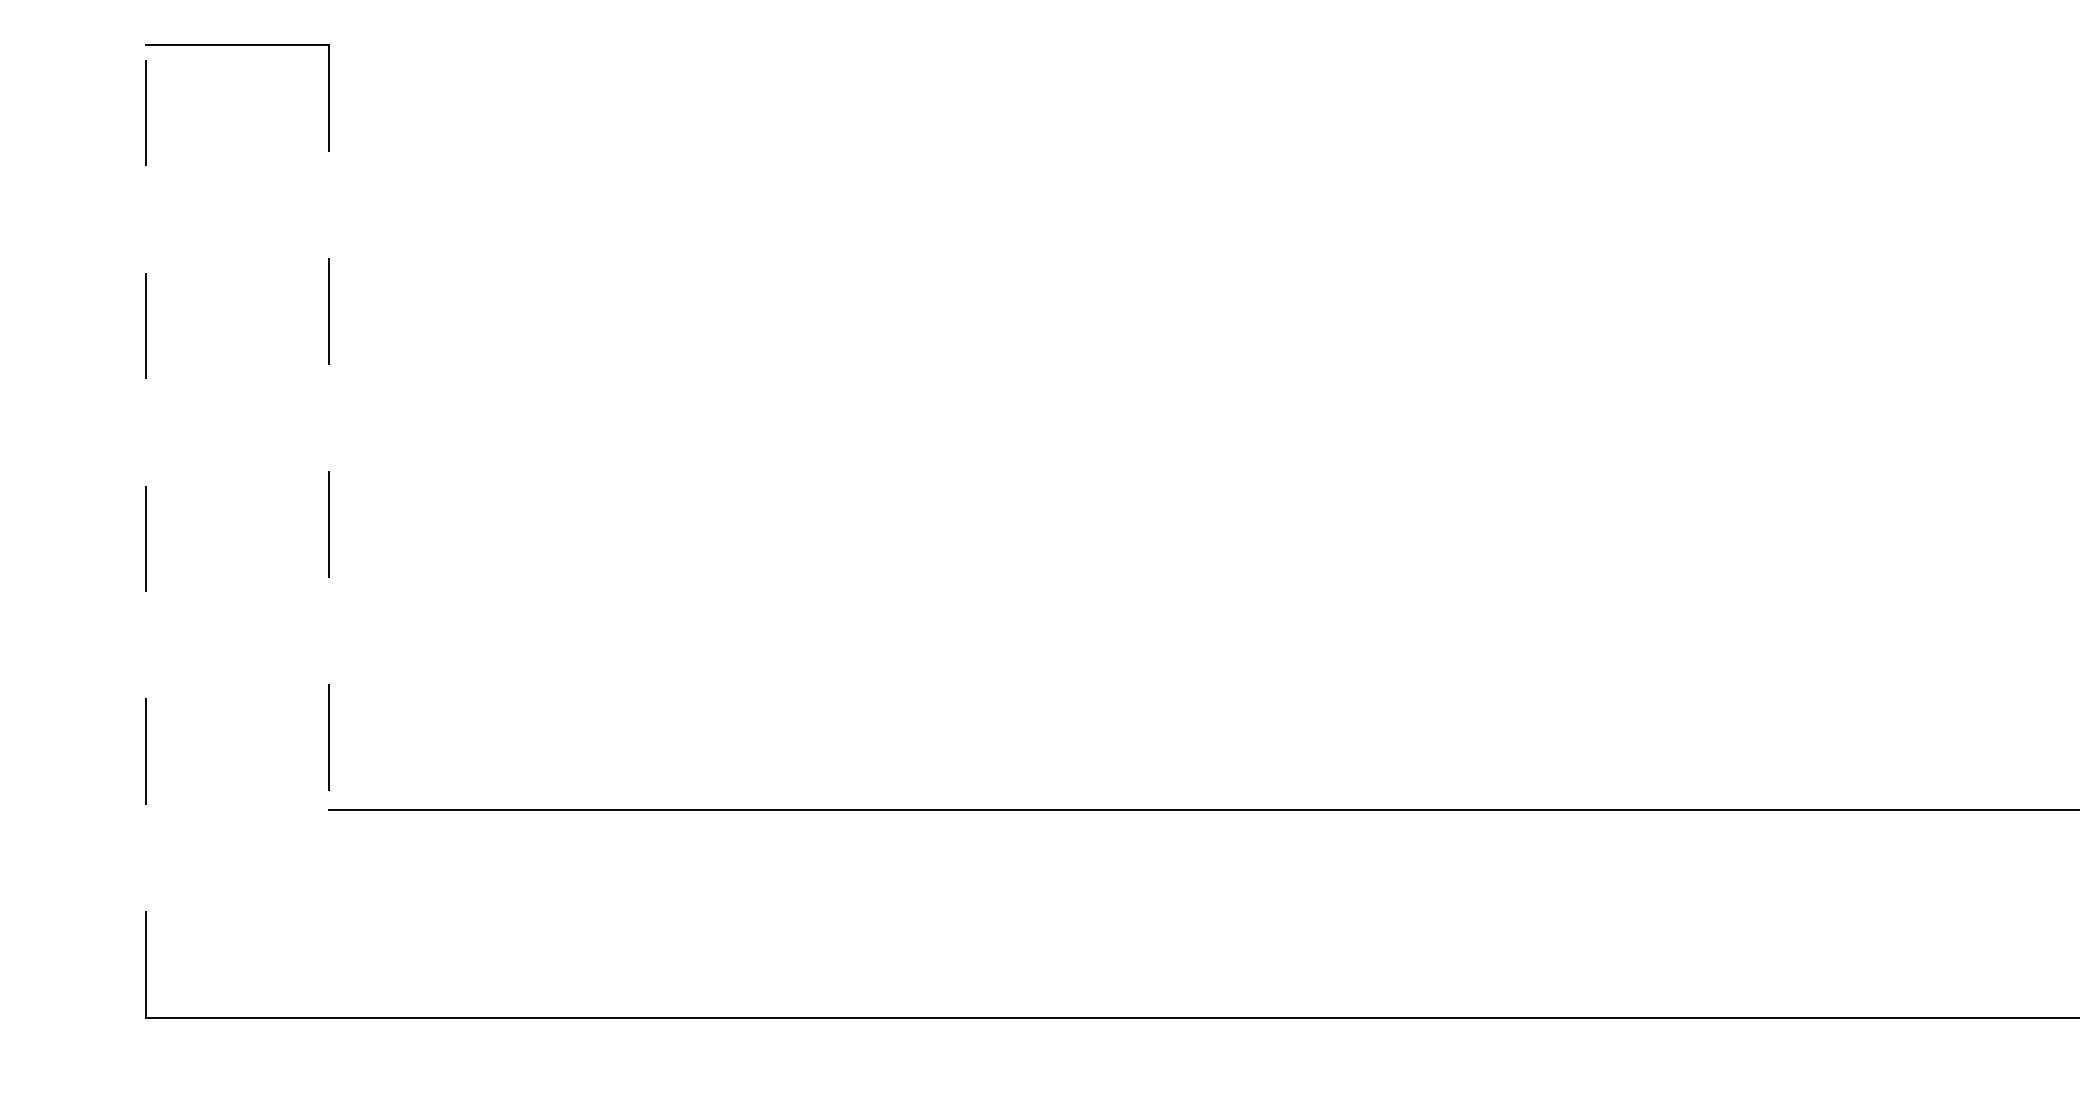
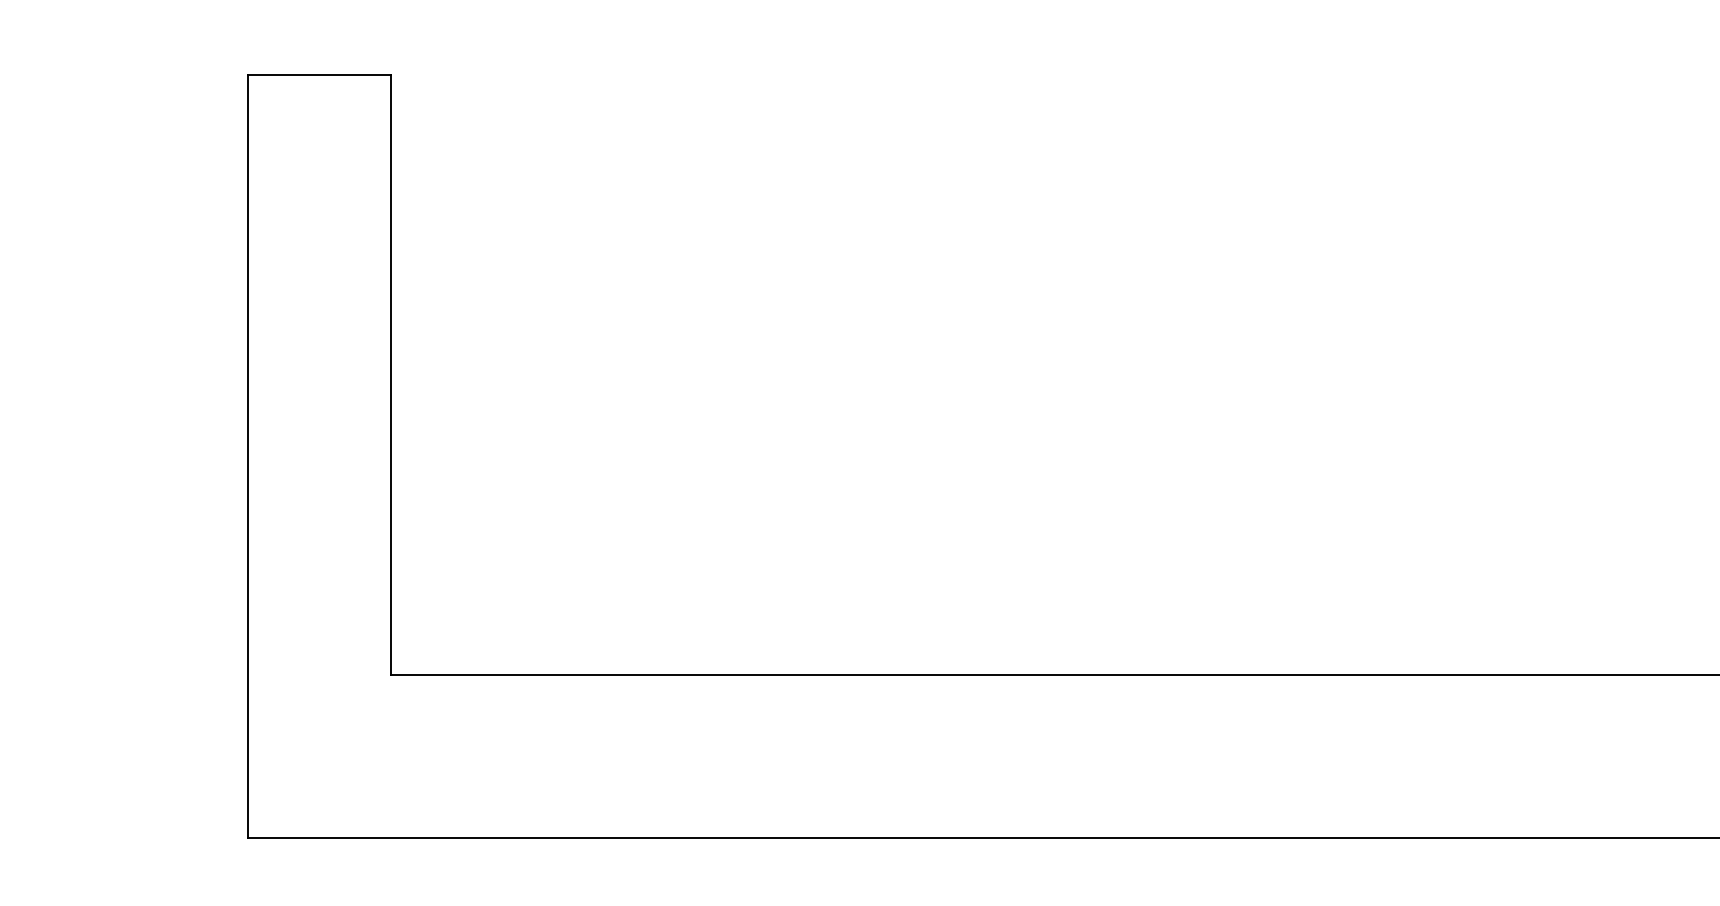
line: (328, 428) -> (390, 375), dashed -> solid
line: (146, 531) -> (247, 456), dashed -> solid

